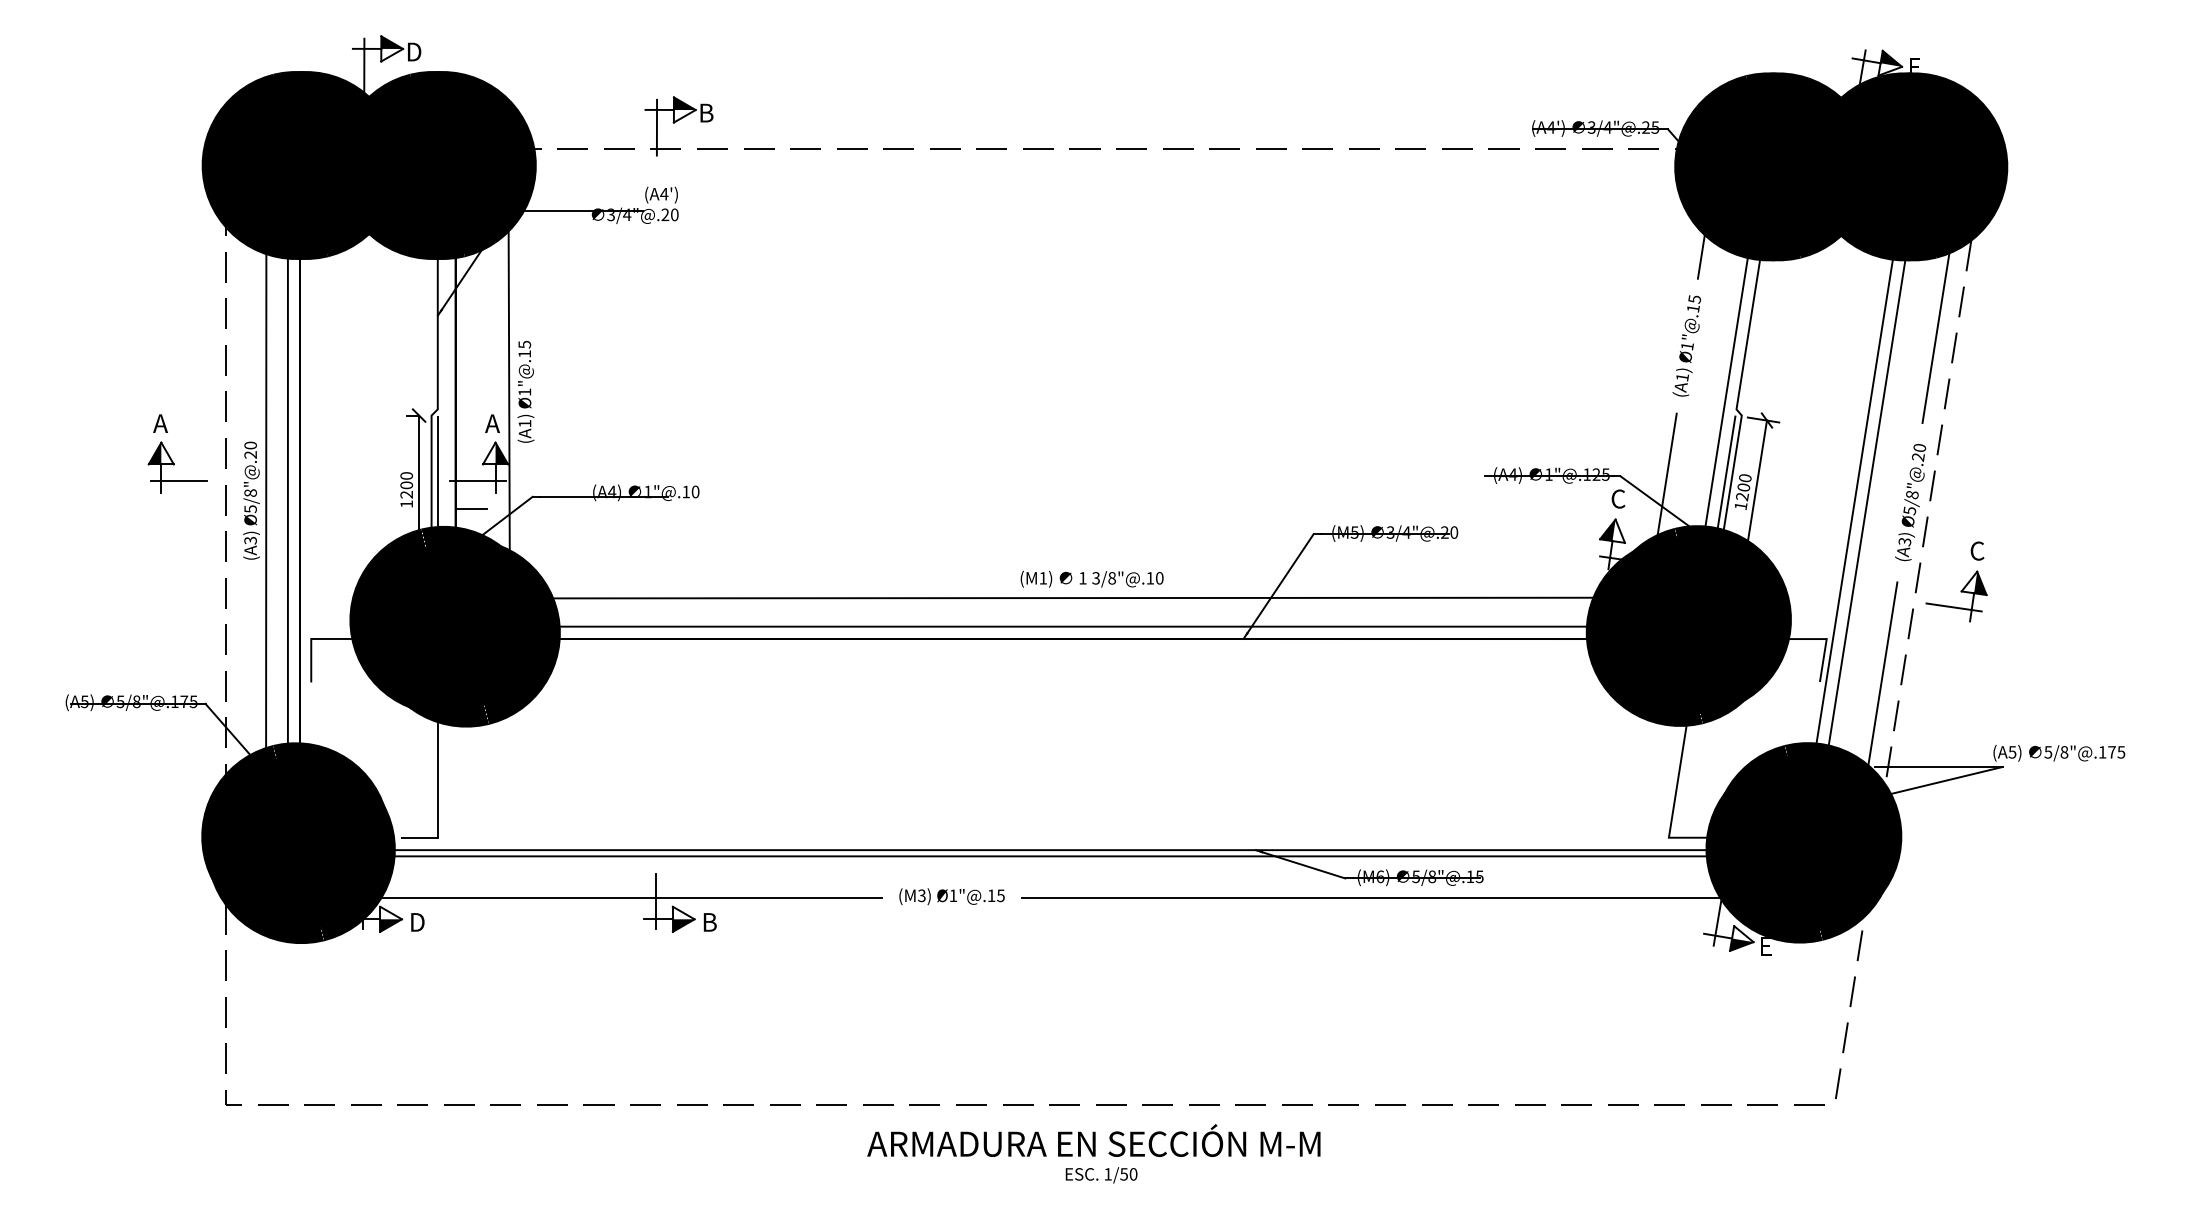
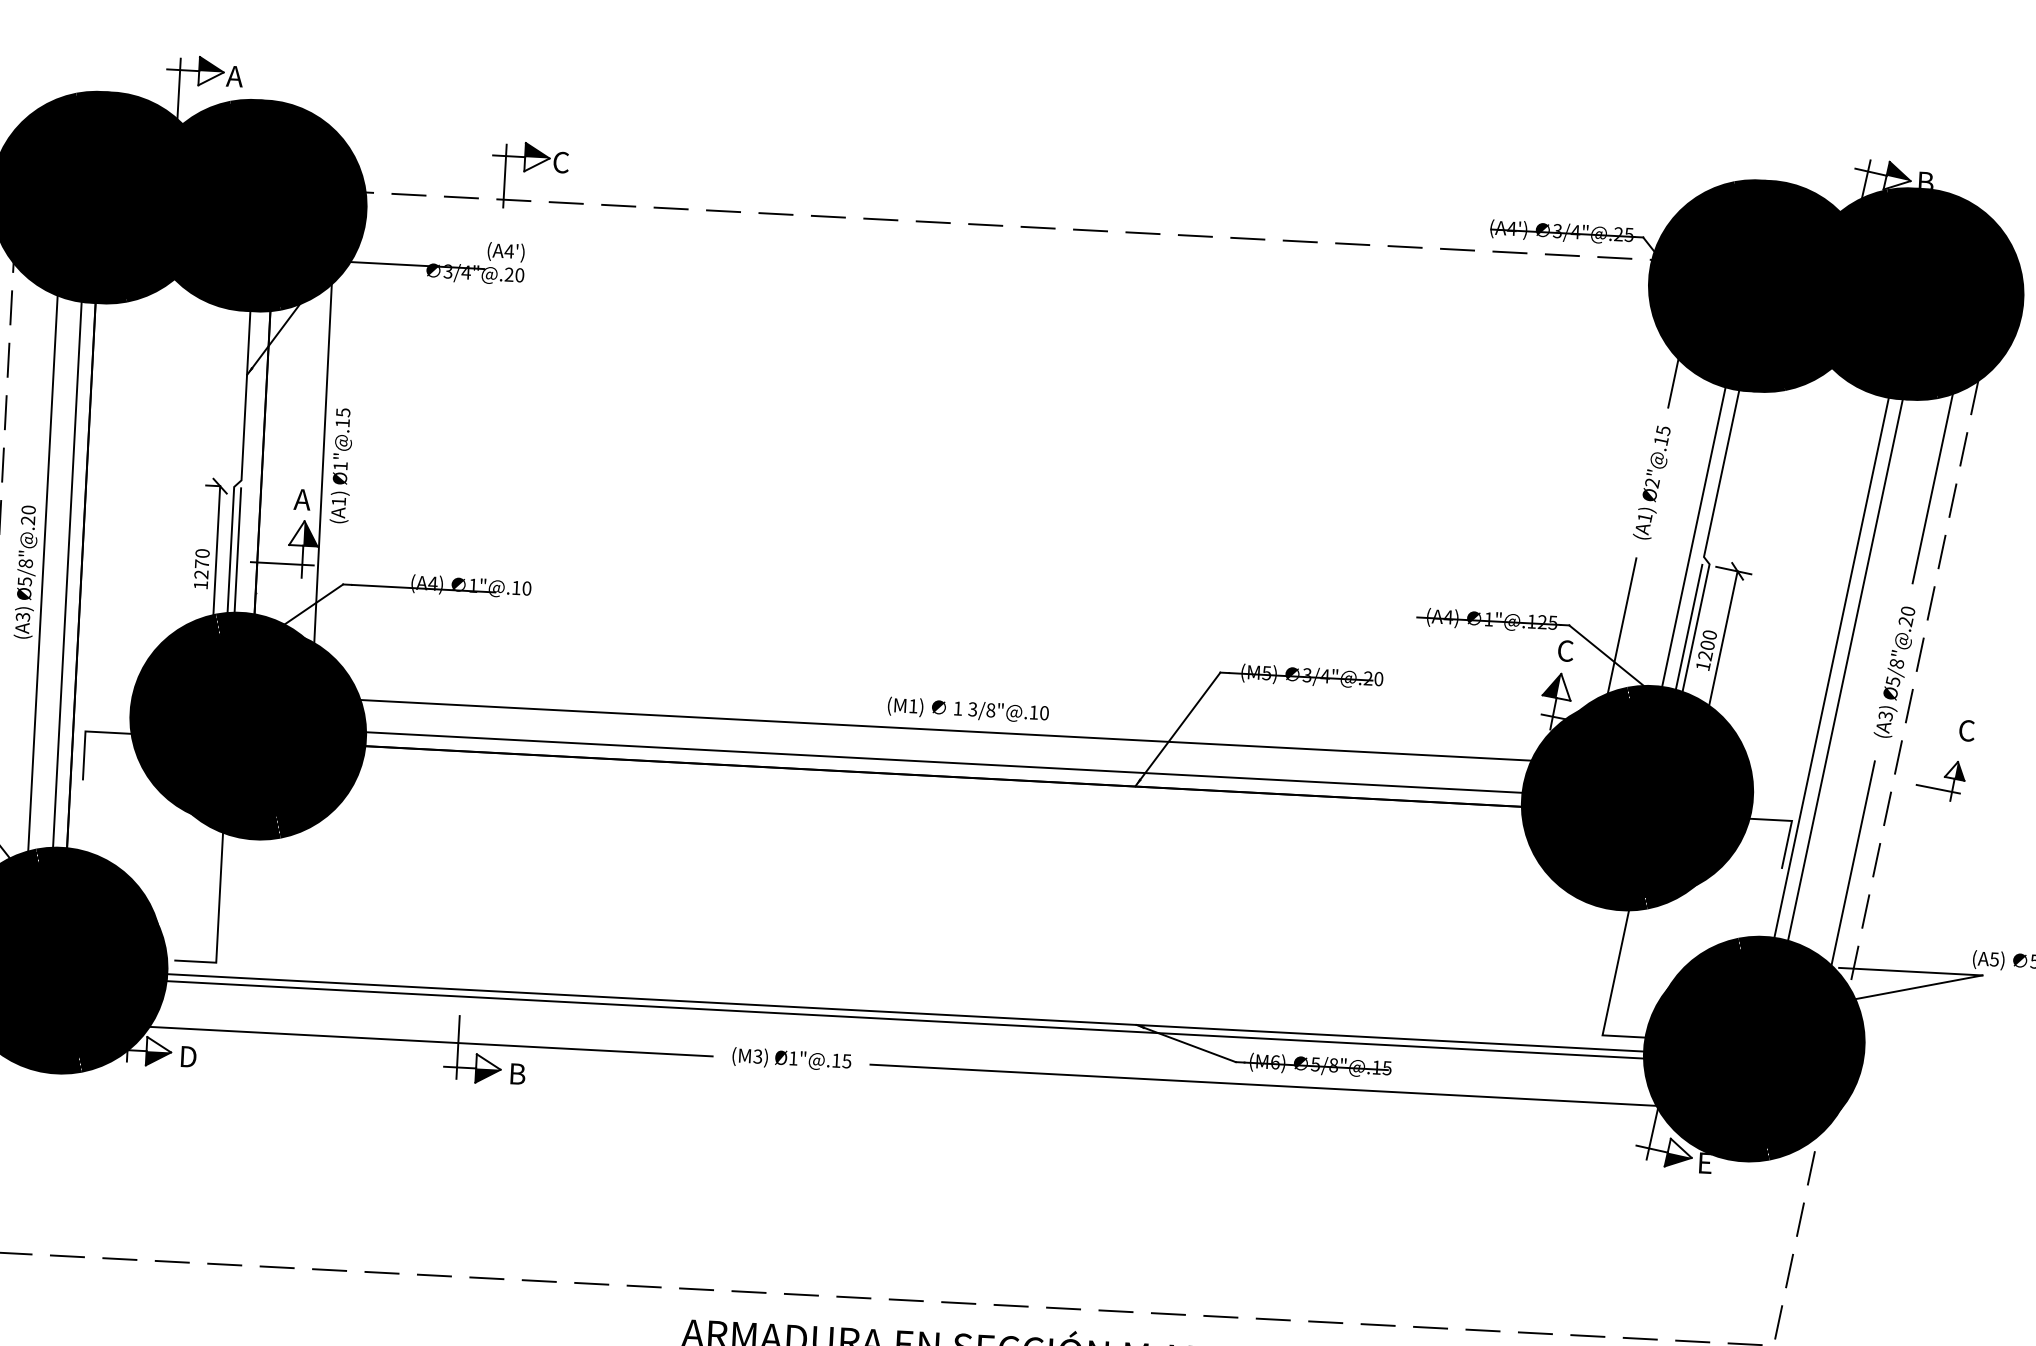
text: (413, 51) -> (235, 75), D -> A
text: (1915, 65) -> (1925, 180), E -> B
text: (706, 112) -> (561, 161), B -> C
text: (1687, 346) -> (1652, 483), Ø1 -> Ø2
text: (406, 485) -> (201, 564), 1200 -> 1270
line: (471, 508) -> (273, 593), removed
part: (1956, 596) -> (1940, 780), size x0.7

